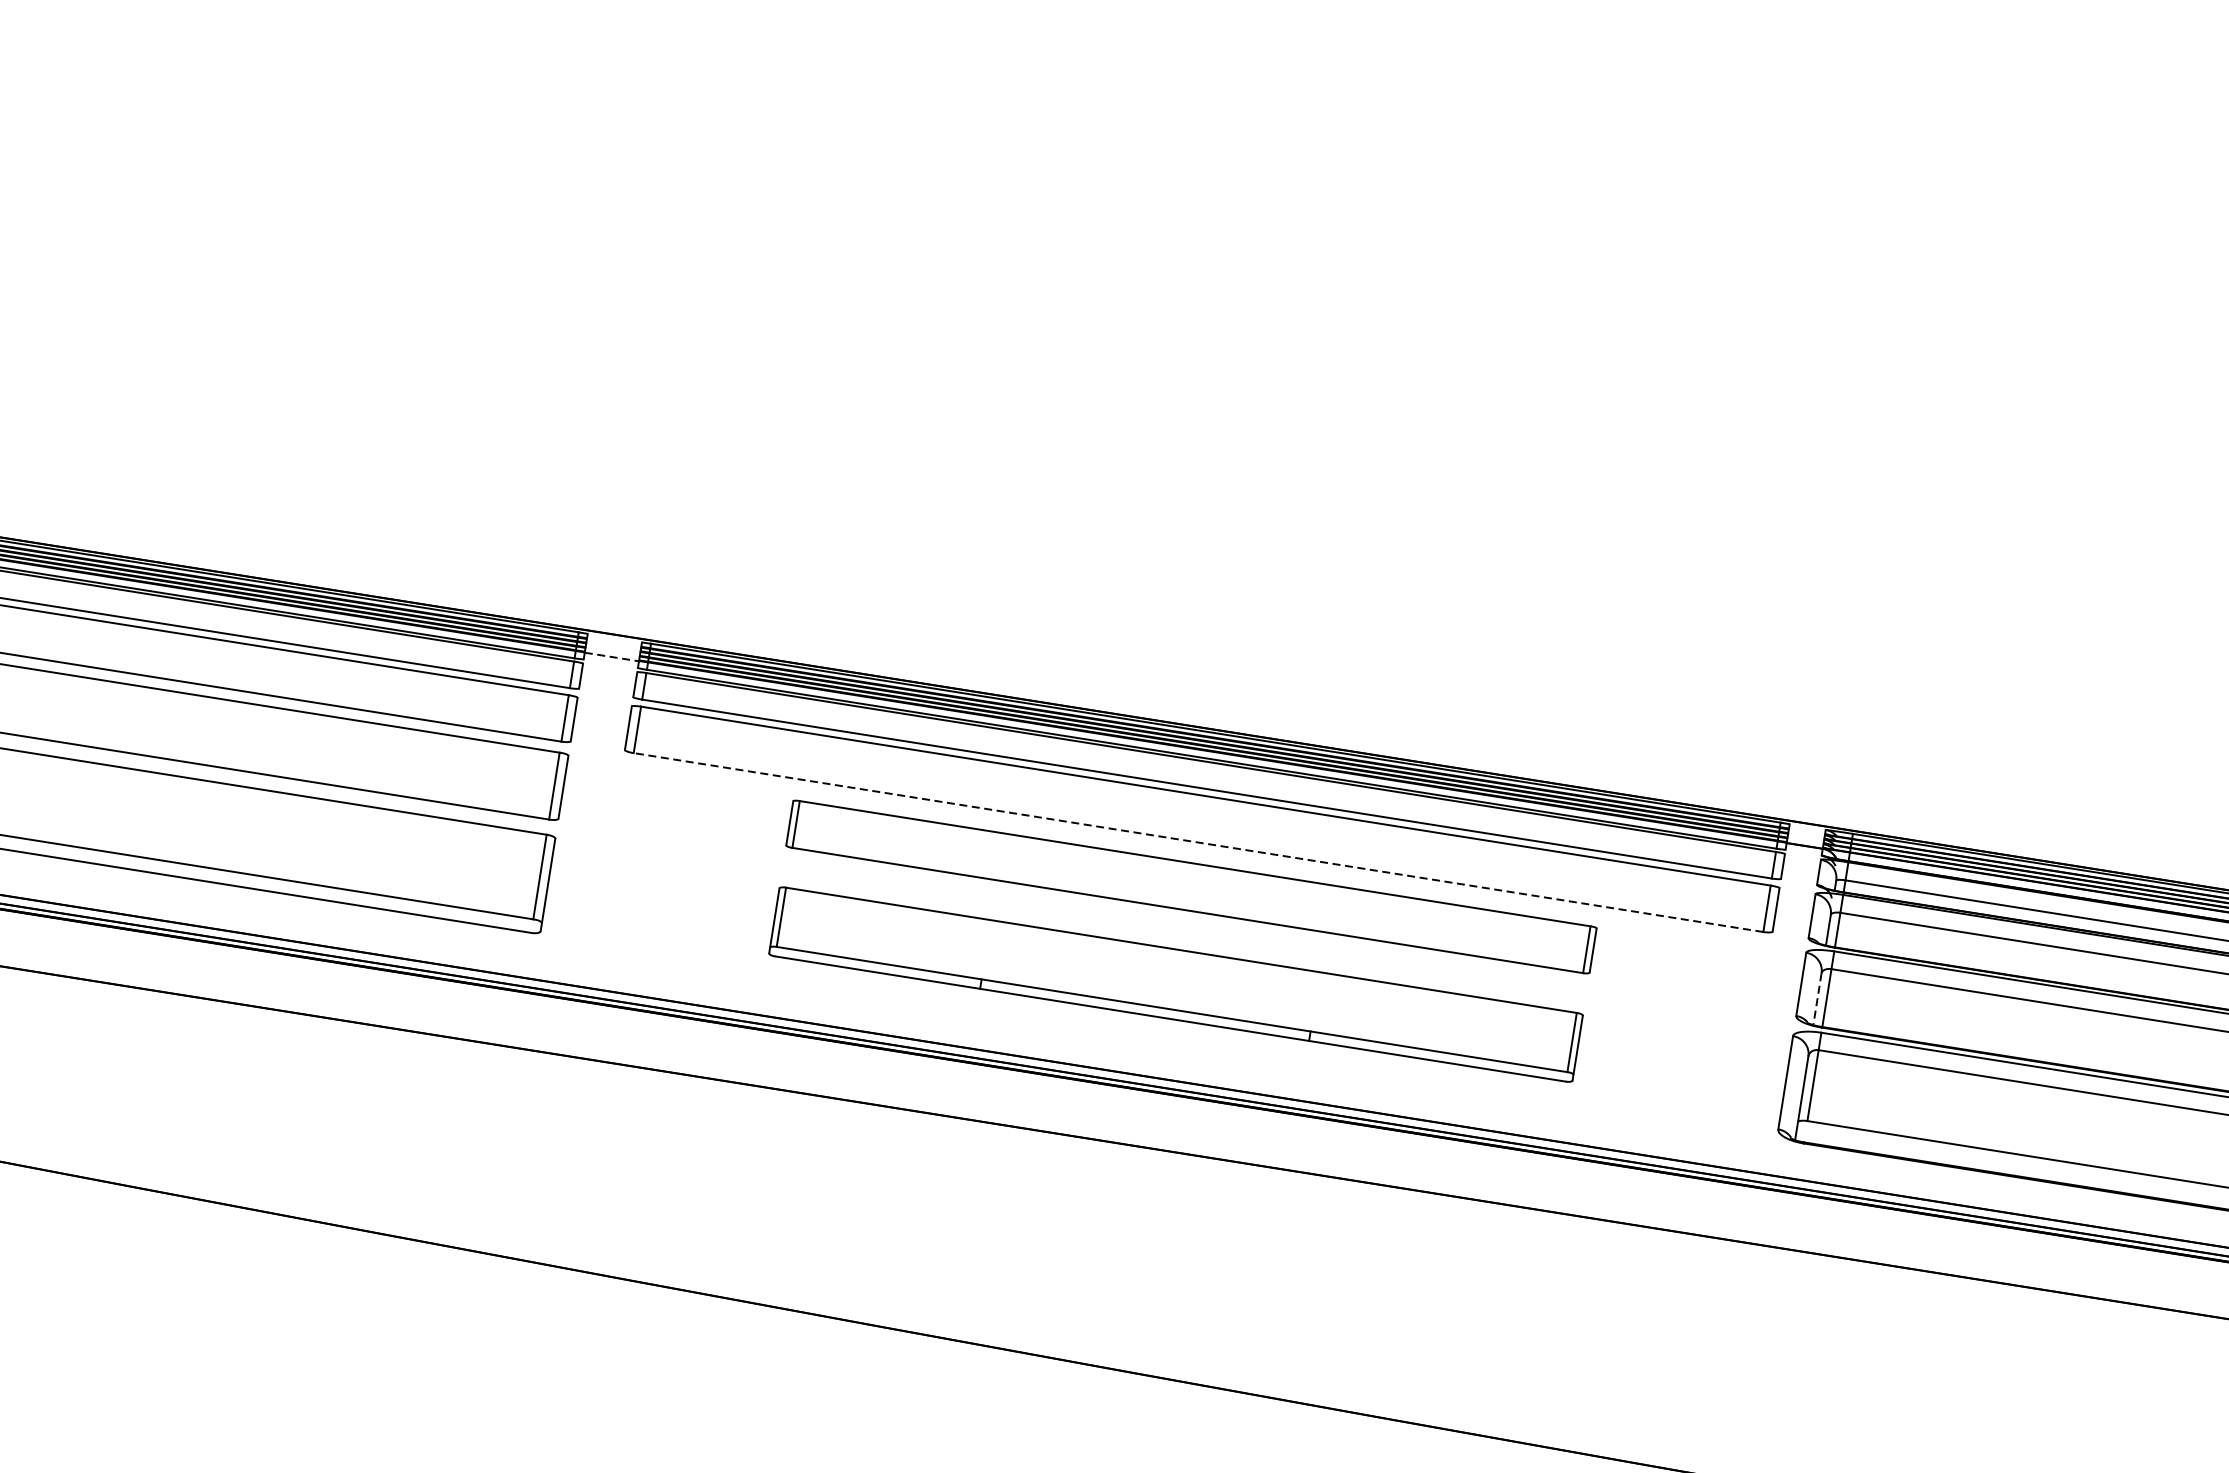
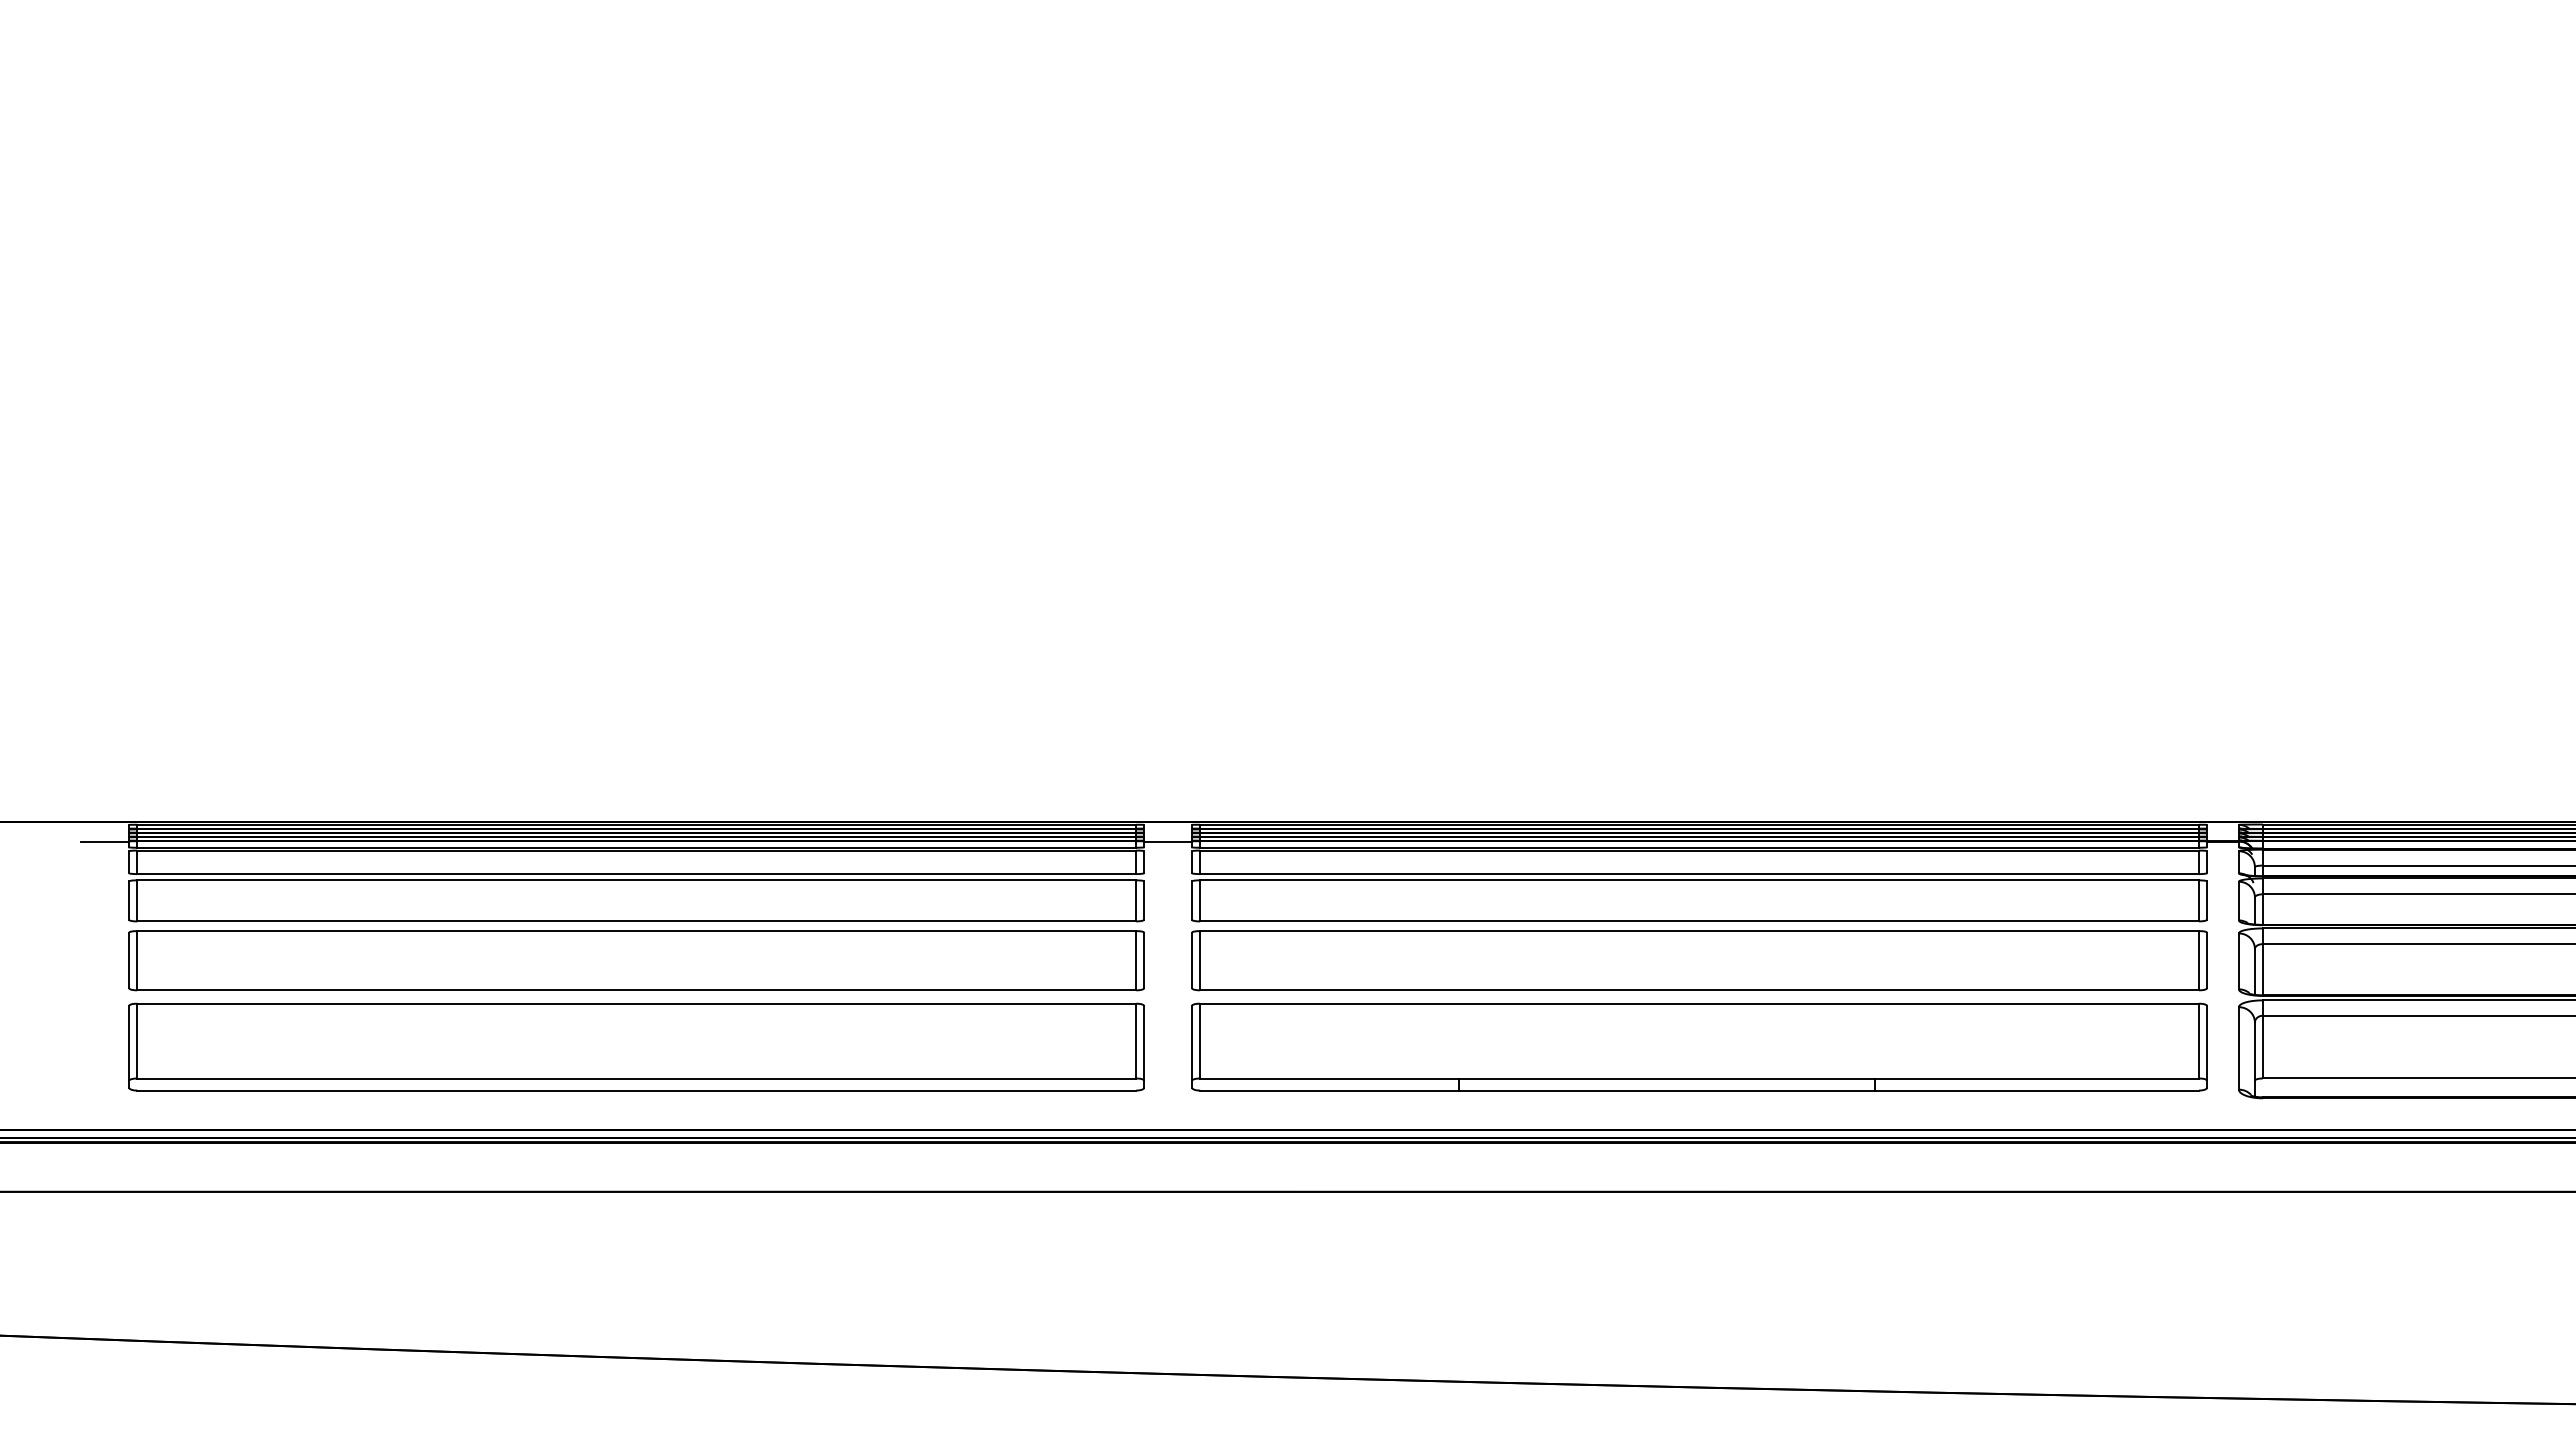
line: (612, 657) -> (1168, 841), dashed -> solid
line: (1198, 842) -> (1699, 921), dashed -> solid
part: (1191, 886) -> (1699, 960), size x1.43
part: (1176, 983) -> (1699, 1046), size x1.43
line: (1817, 998) -> (2254, 971), dashed -> solid

